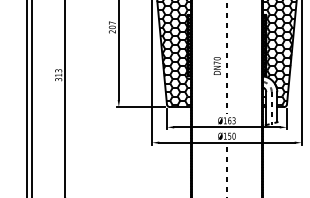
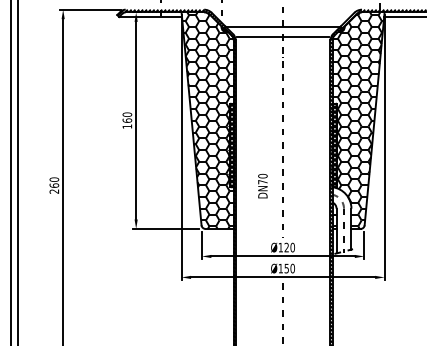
text: (112, 27) -> (127, 120), 207 -> 160
text: (216, 66) -> (262, 186), moved
text: (58, 75) -> (54, 185), 313 -> 260
text: (231, 120) -> (289, 247), Ø163 -> Ø120

